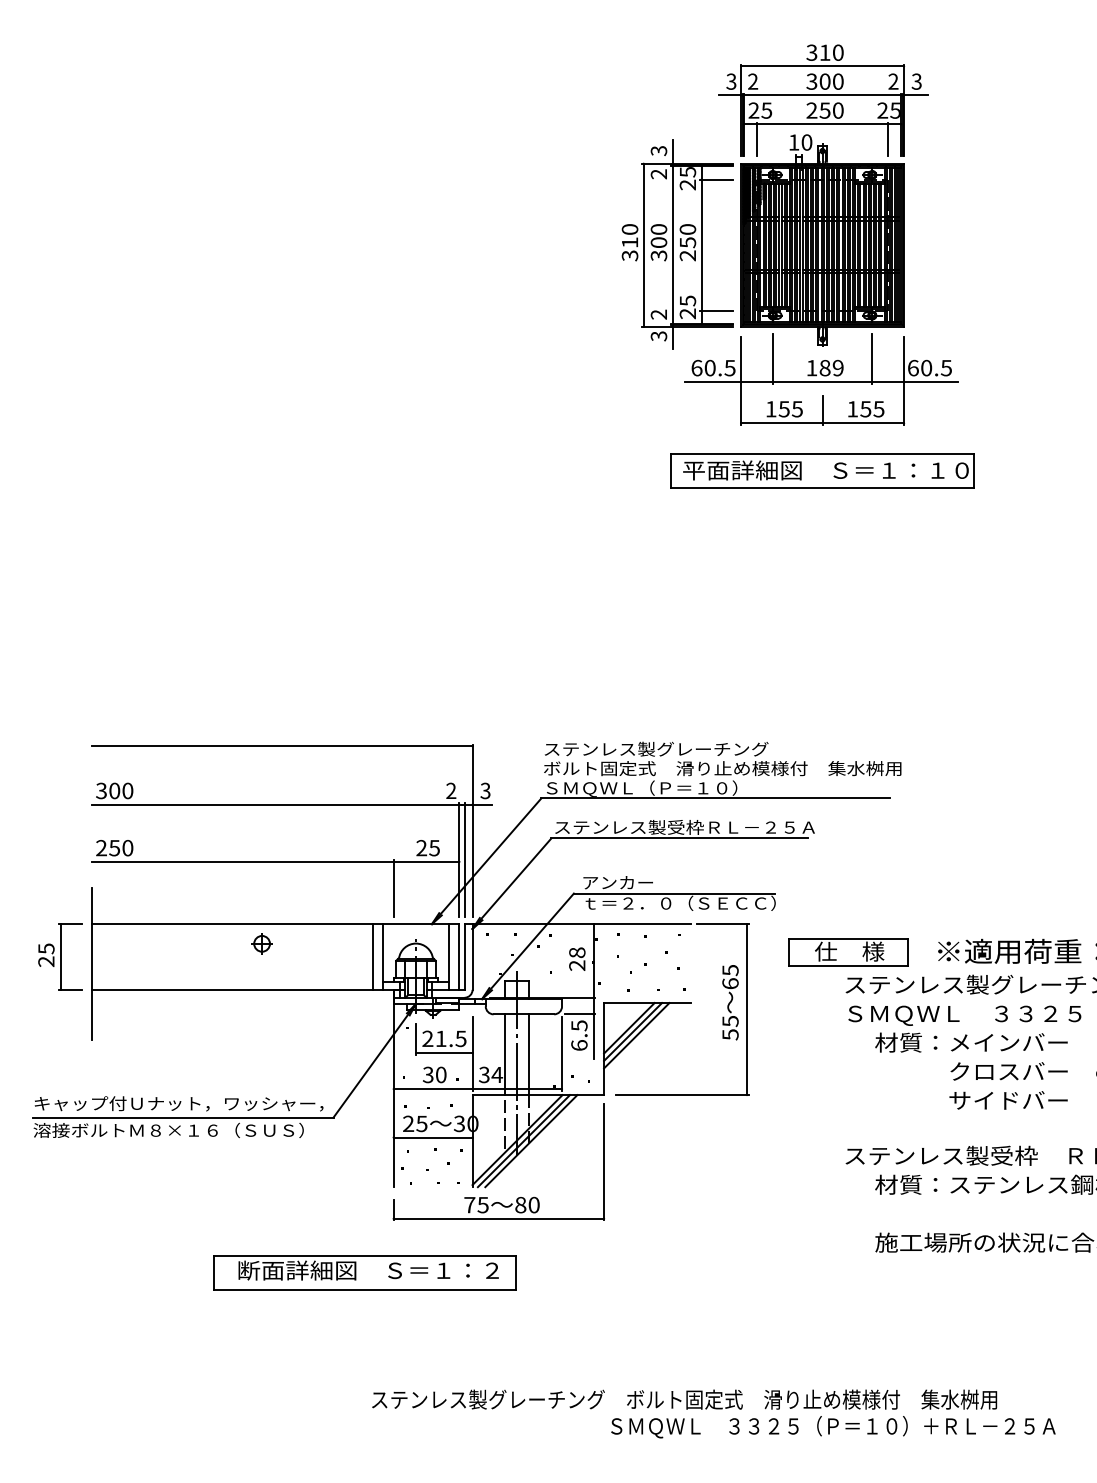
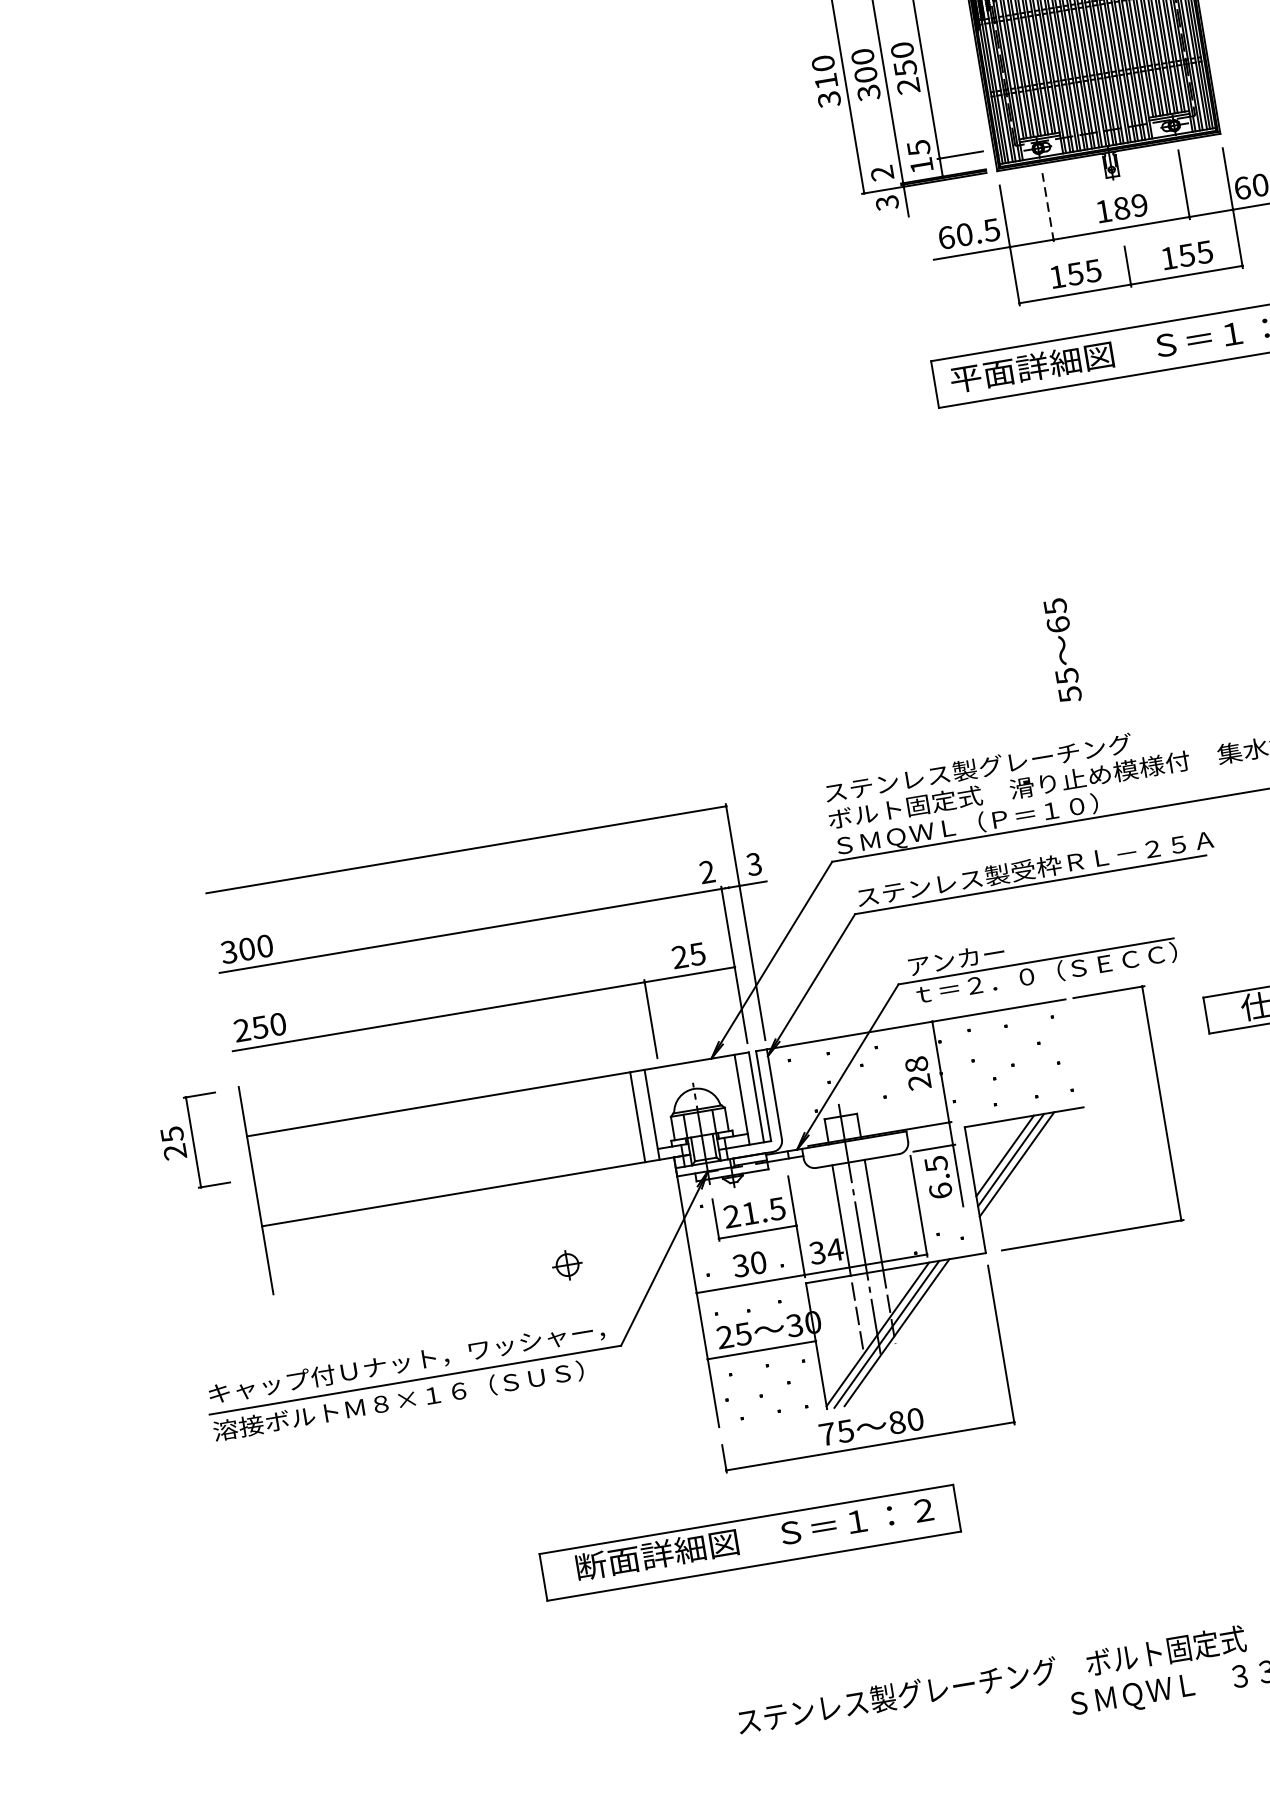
text: (687, 313) -> (921, 165), 25 -> 15
line: (772, 358) -> (1047, 207), solid -> dashed
line: (464, 860) -> (741, 964), removed
part: (261, 943) -> (566, 1264), moved
part: (60, 956) -> (193, 1141), moved
text: (730, 1002) -> (1062, 650), moved
part: (364, 1272) -> (749, 1542), moved

